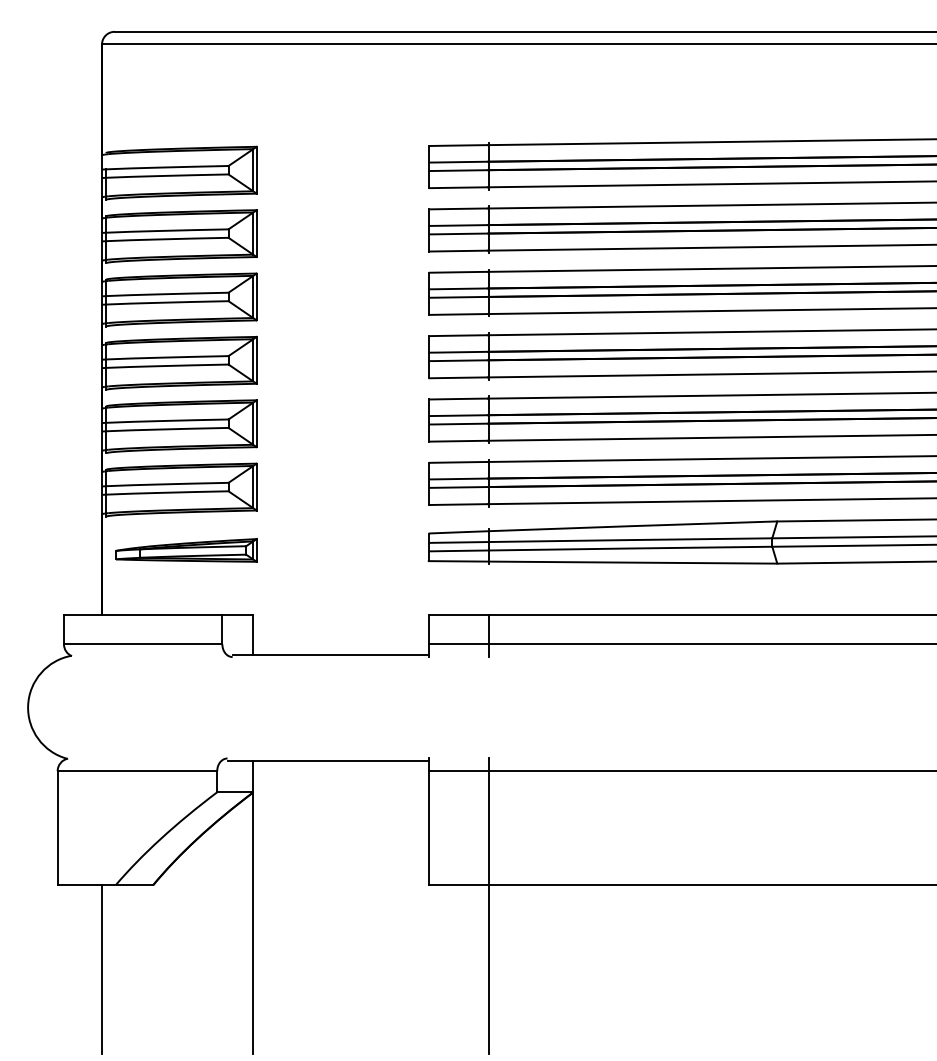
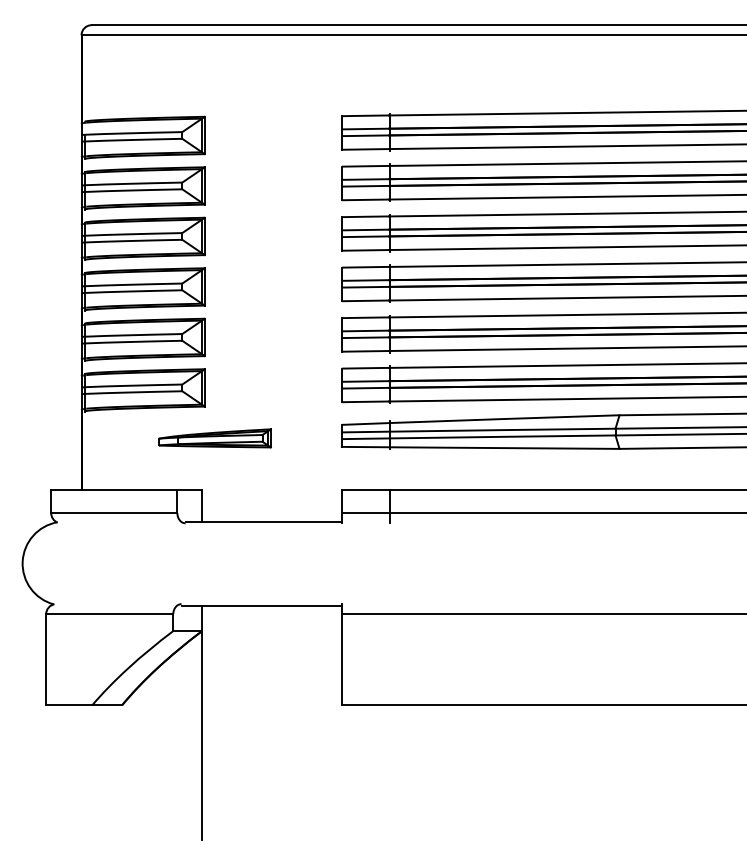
part: (186, 550) -> (214, 438), moved
line: (488, 906) -> (389, 722), removed
line: (102, 969) -> (81, 772), removed

